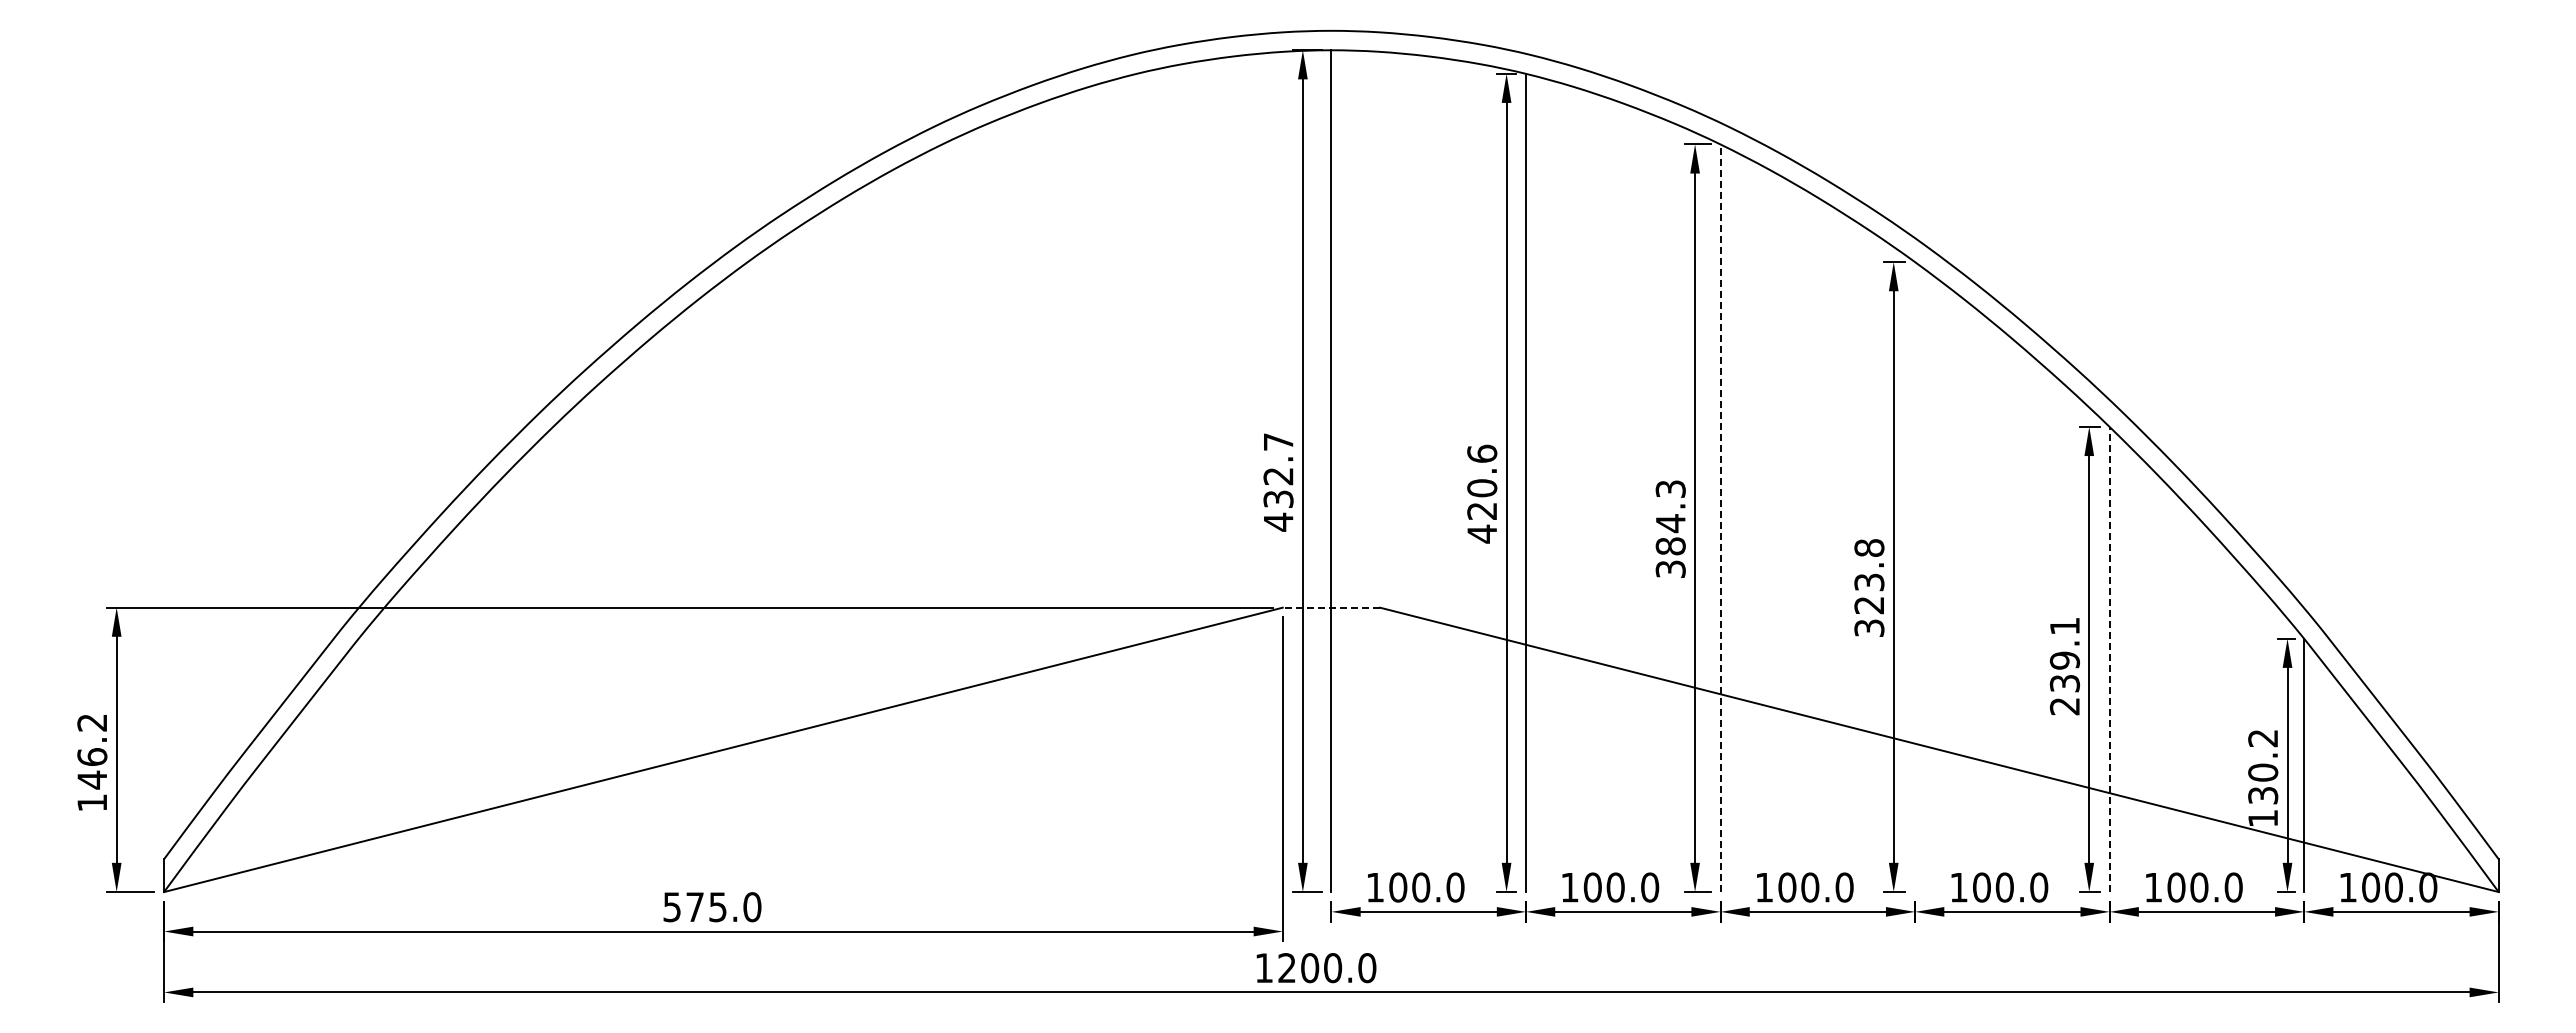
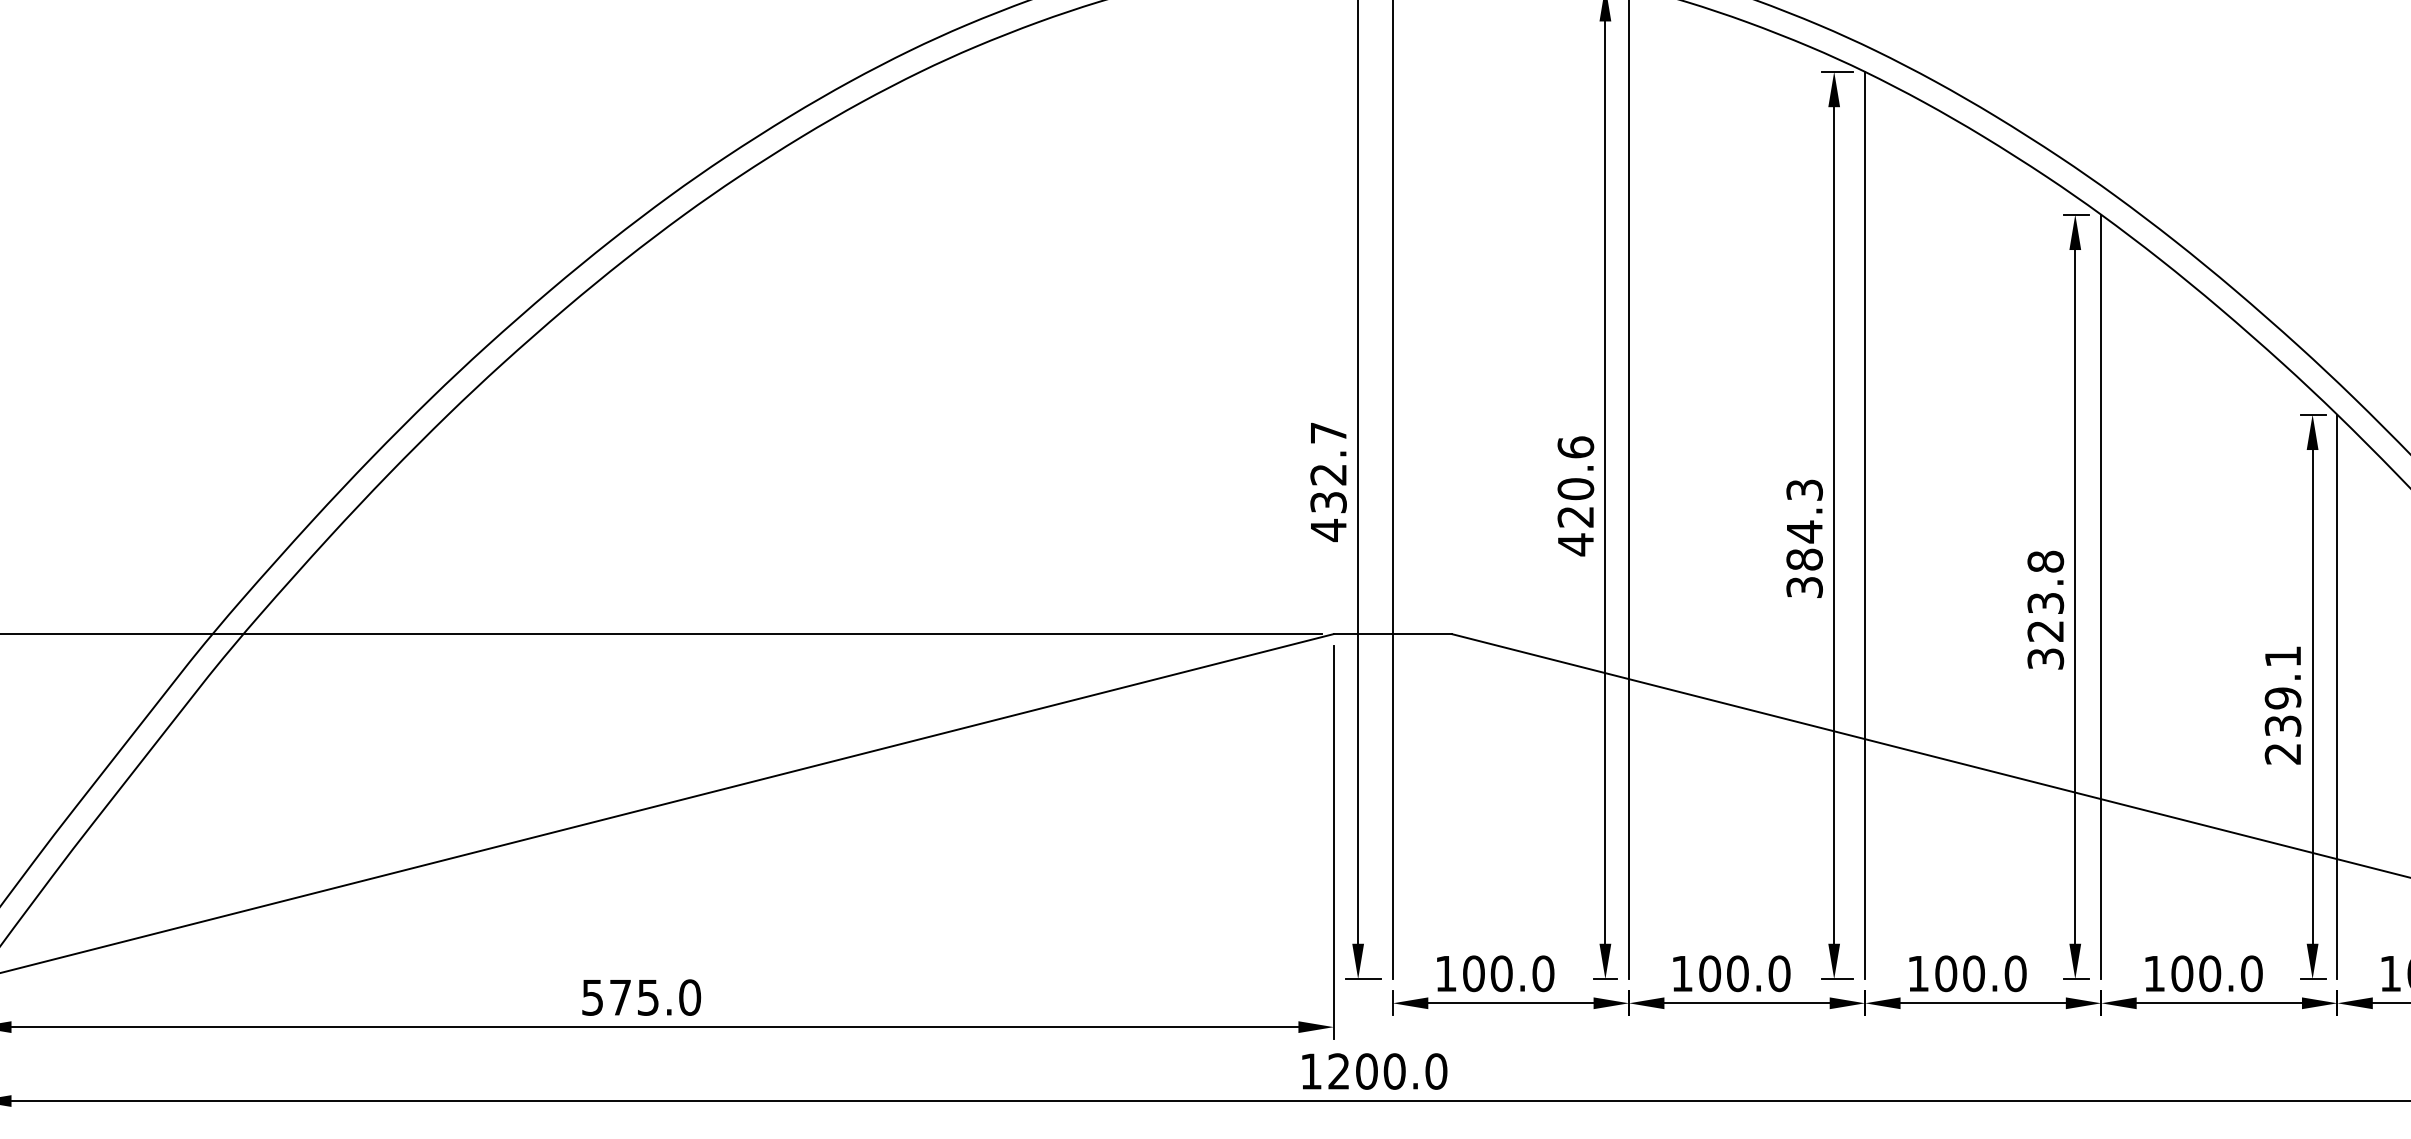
line: (1720, 518) -> (1865, 525), dashed -> solid
line: (1915, 577) -> (2101, 597), added
line: (1331, 607) -> (1392, 633), dashed -> solid
line: (2109, 659) -> (2337, 696), dashed -> solid

